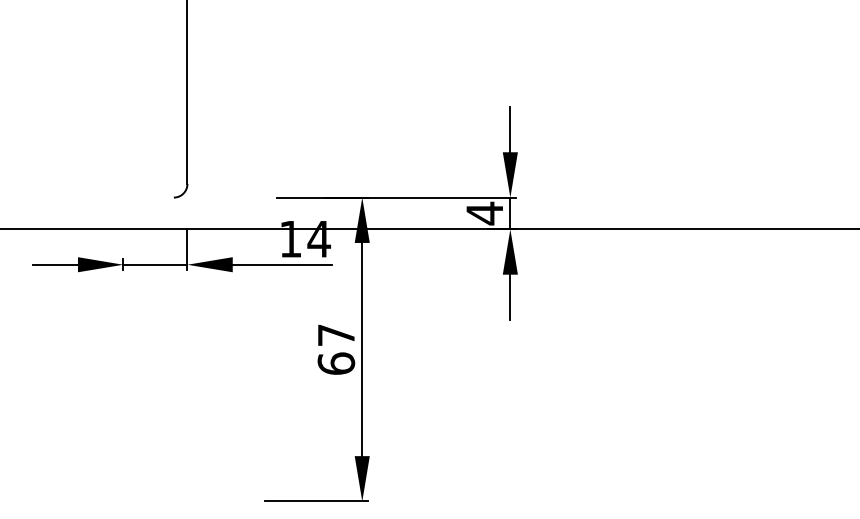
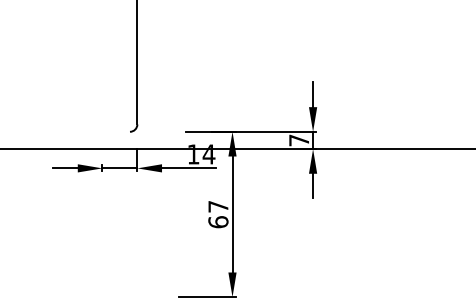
text: (483, 213) -> (298, 140), 4 -> 7

